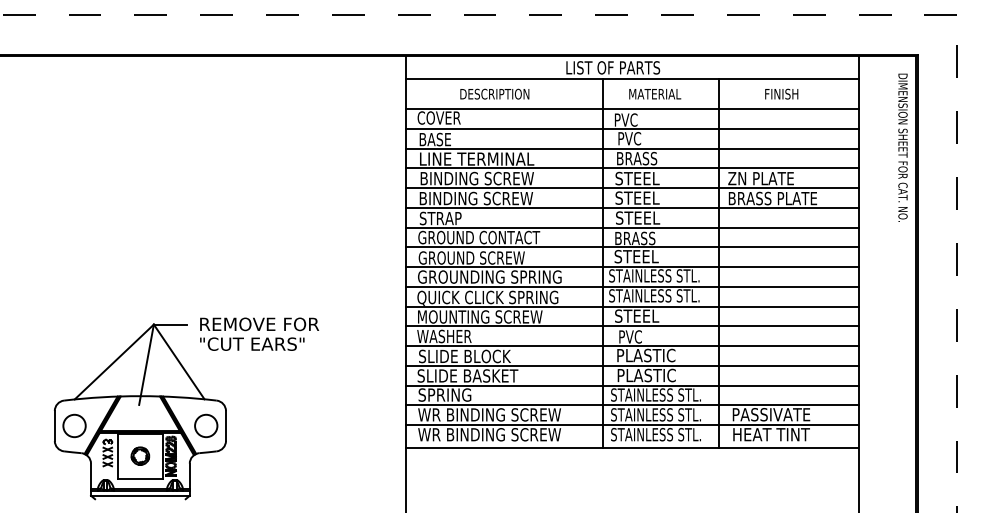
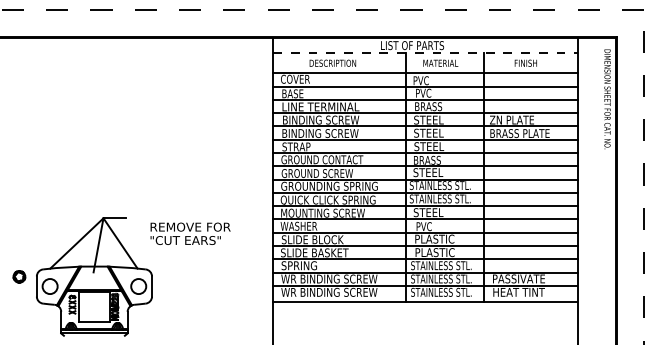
line: (632, 79) -> (425, 53), solid -> dashed
text: (259, 333) -> (190, 233), moved
part: (140, 455) -> (19, 276), moved

